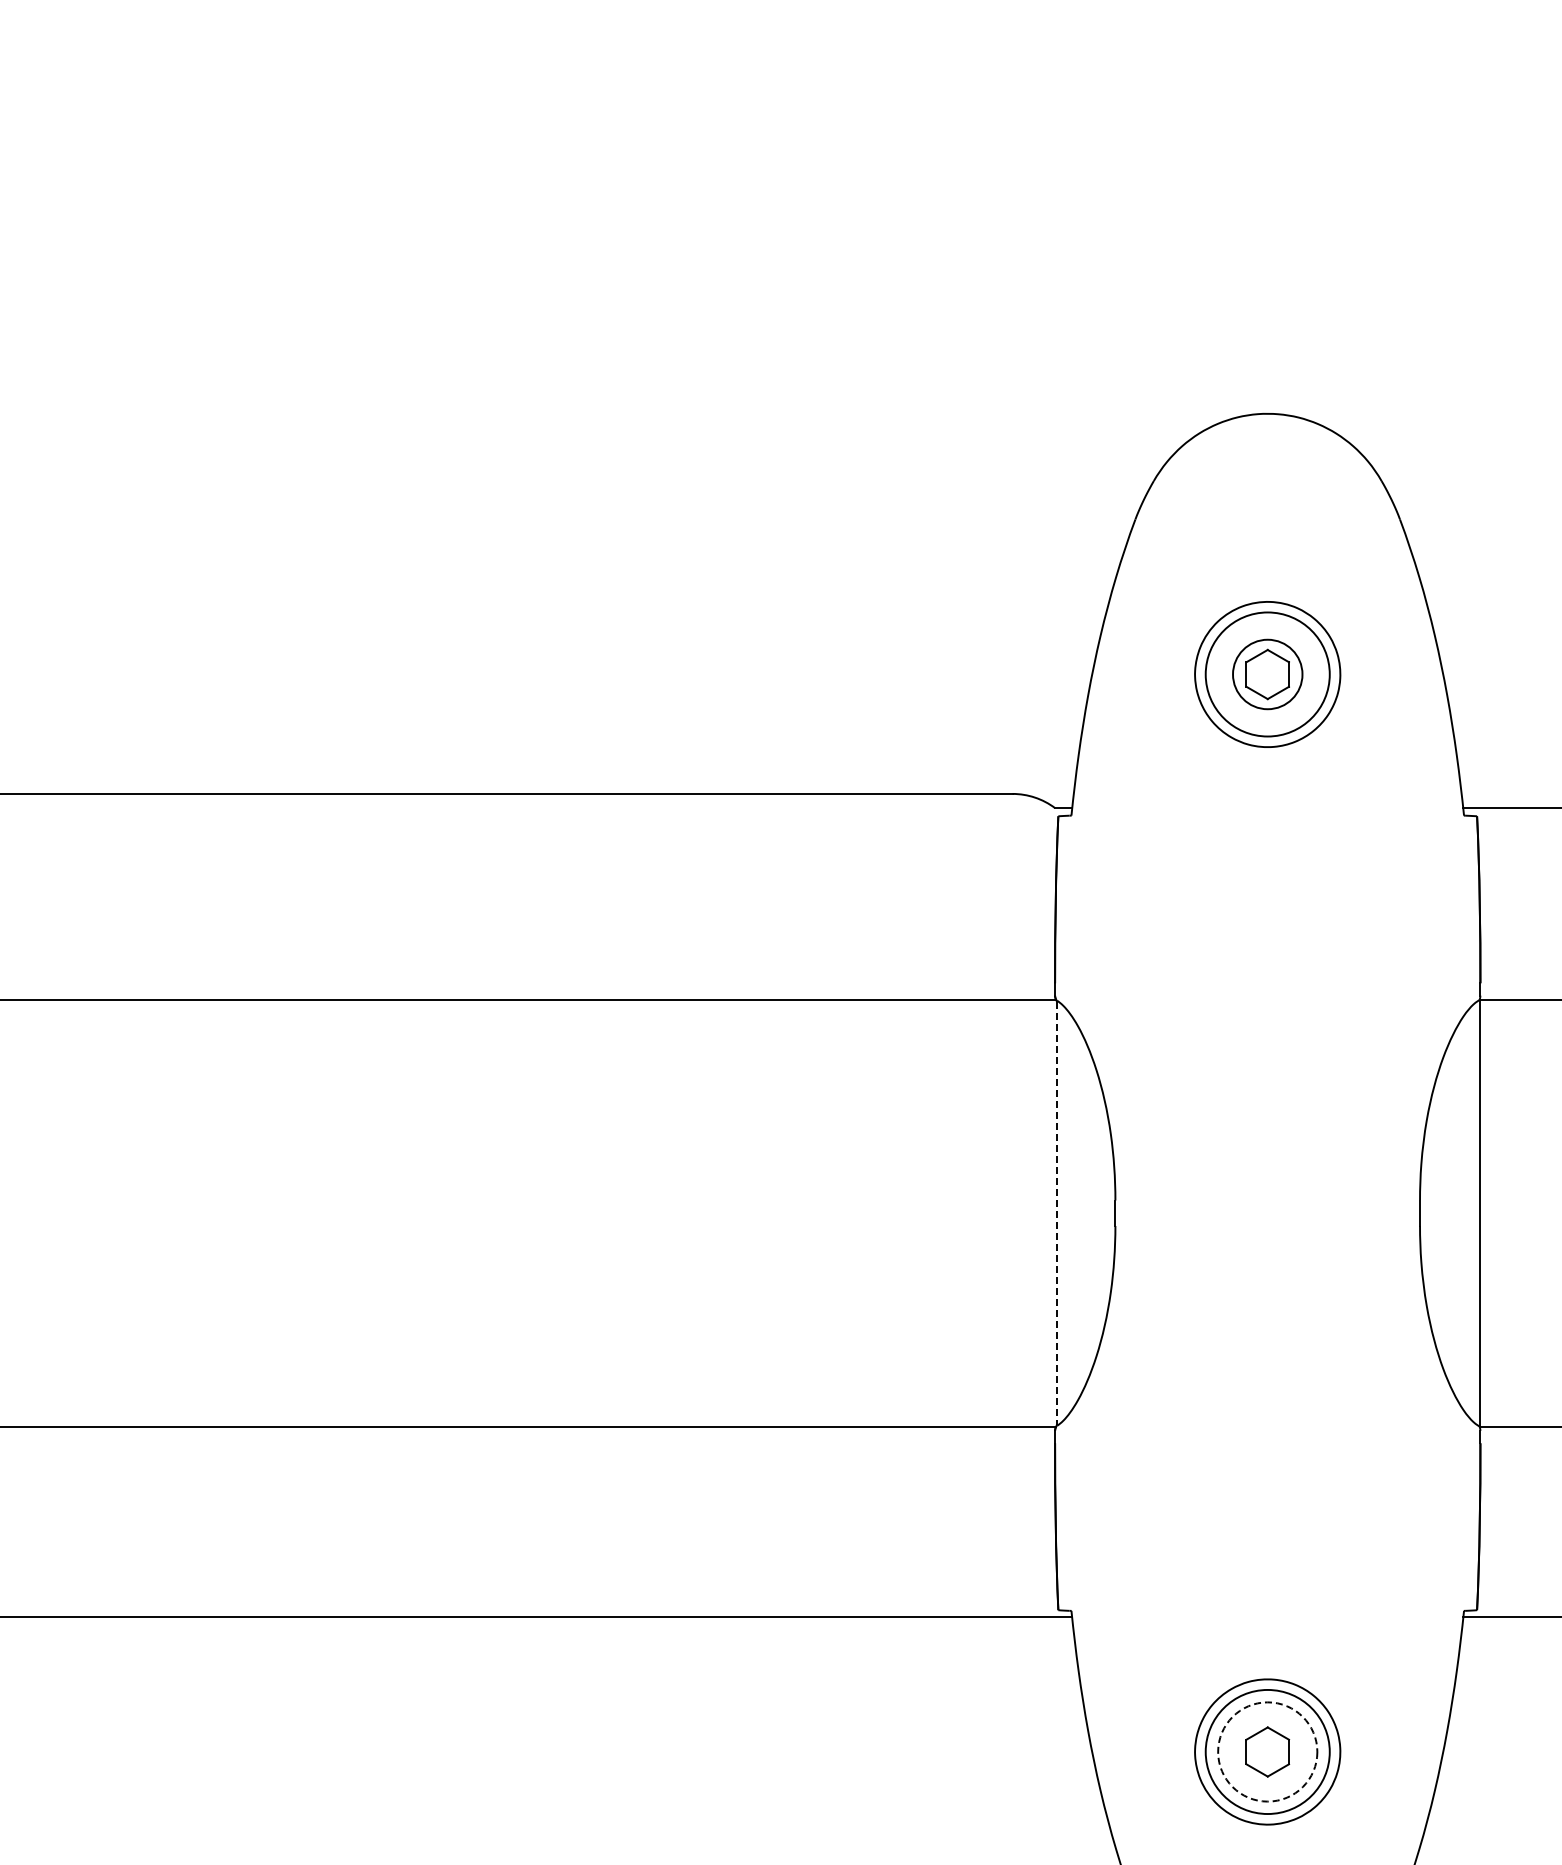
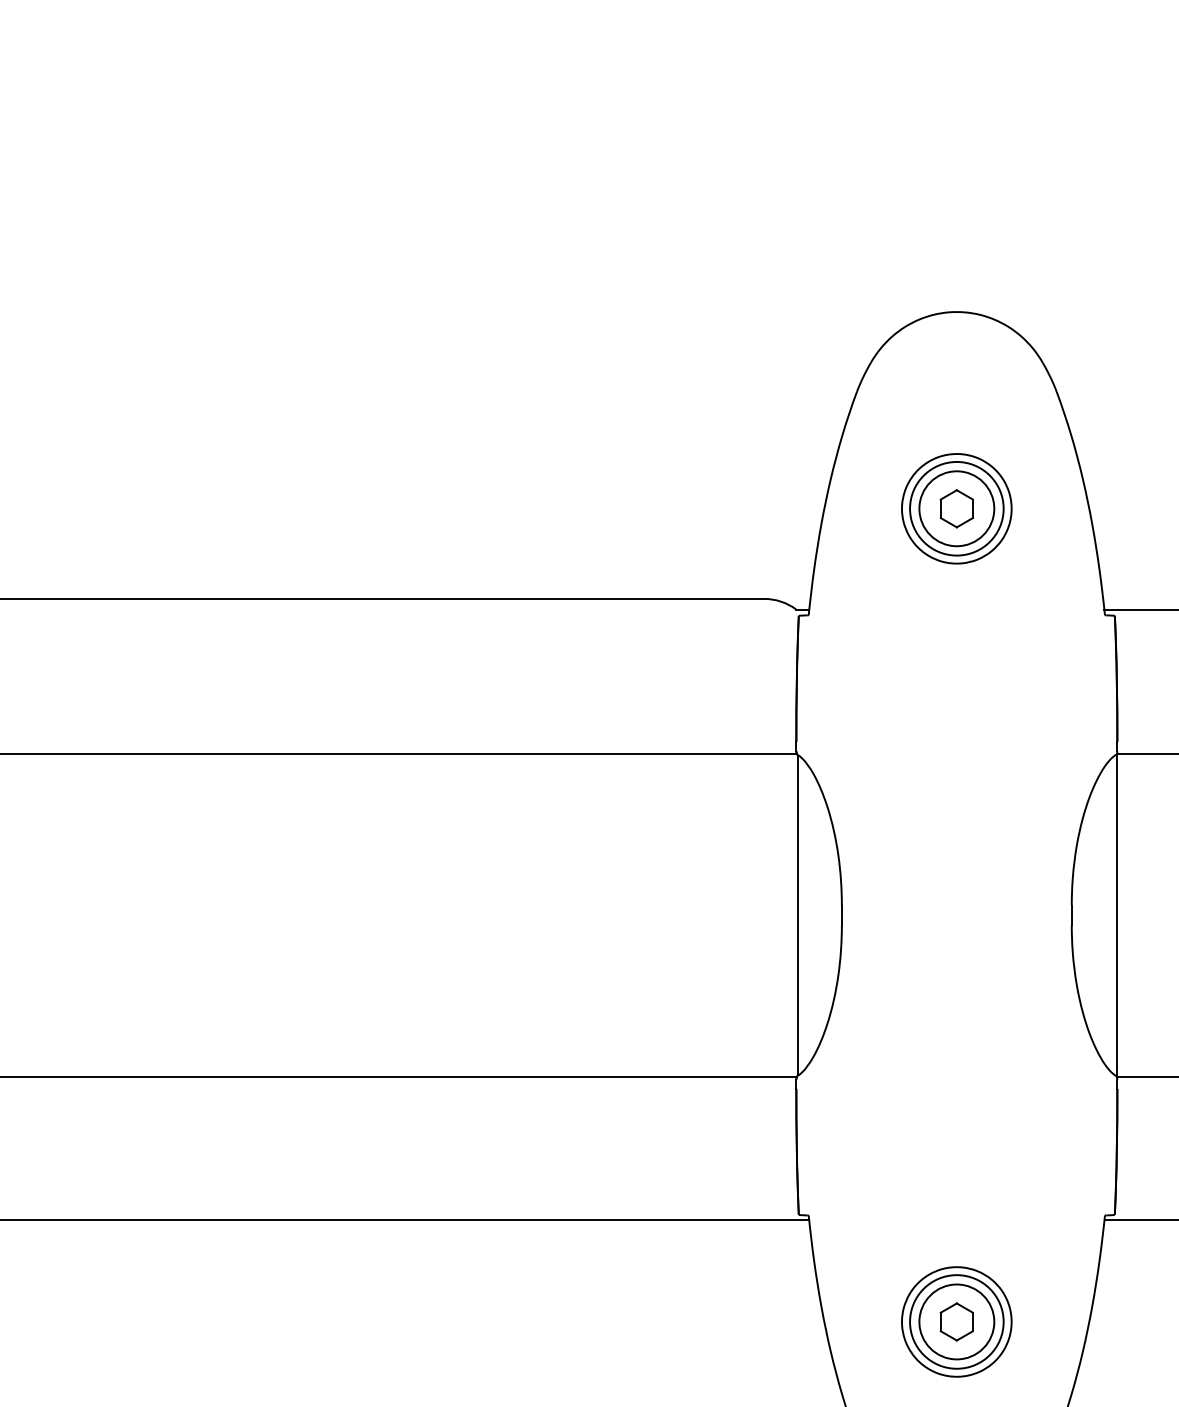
circle: (1267, 674) -> (956, 508), size x1.43
line: (1057, 1213) -> (798, 915), dashed -> solid
circle: (1267, 1751) -> (956, 1321), dashed -> solid

